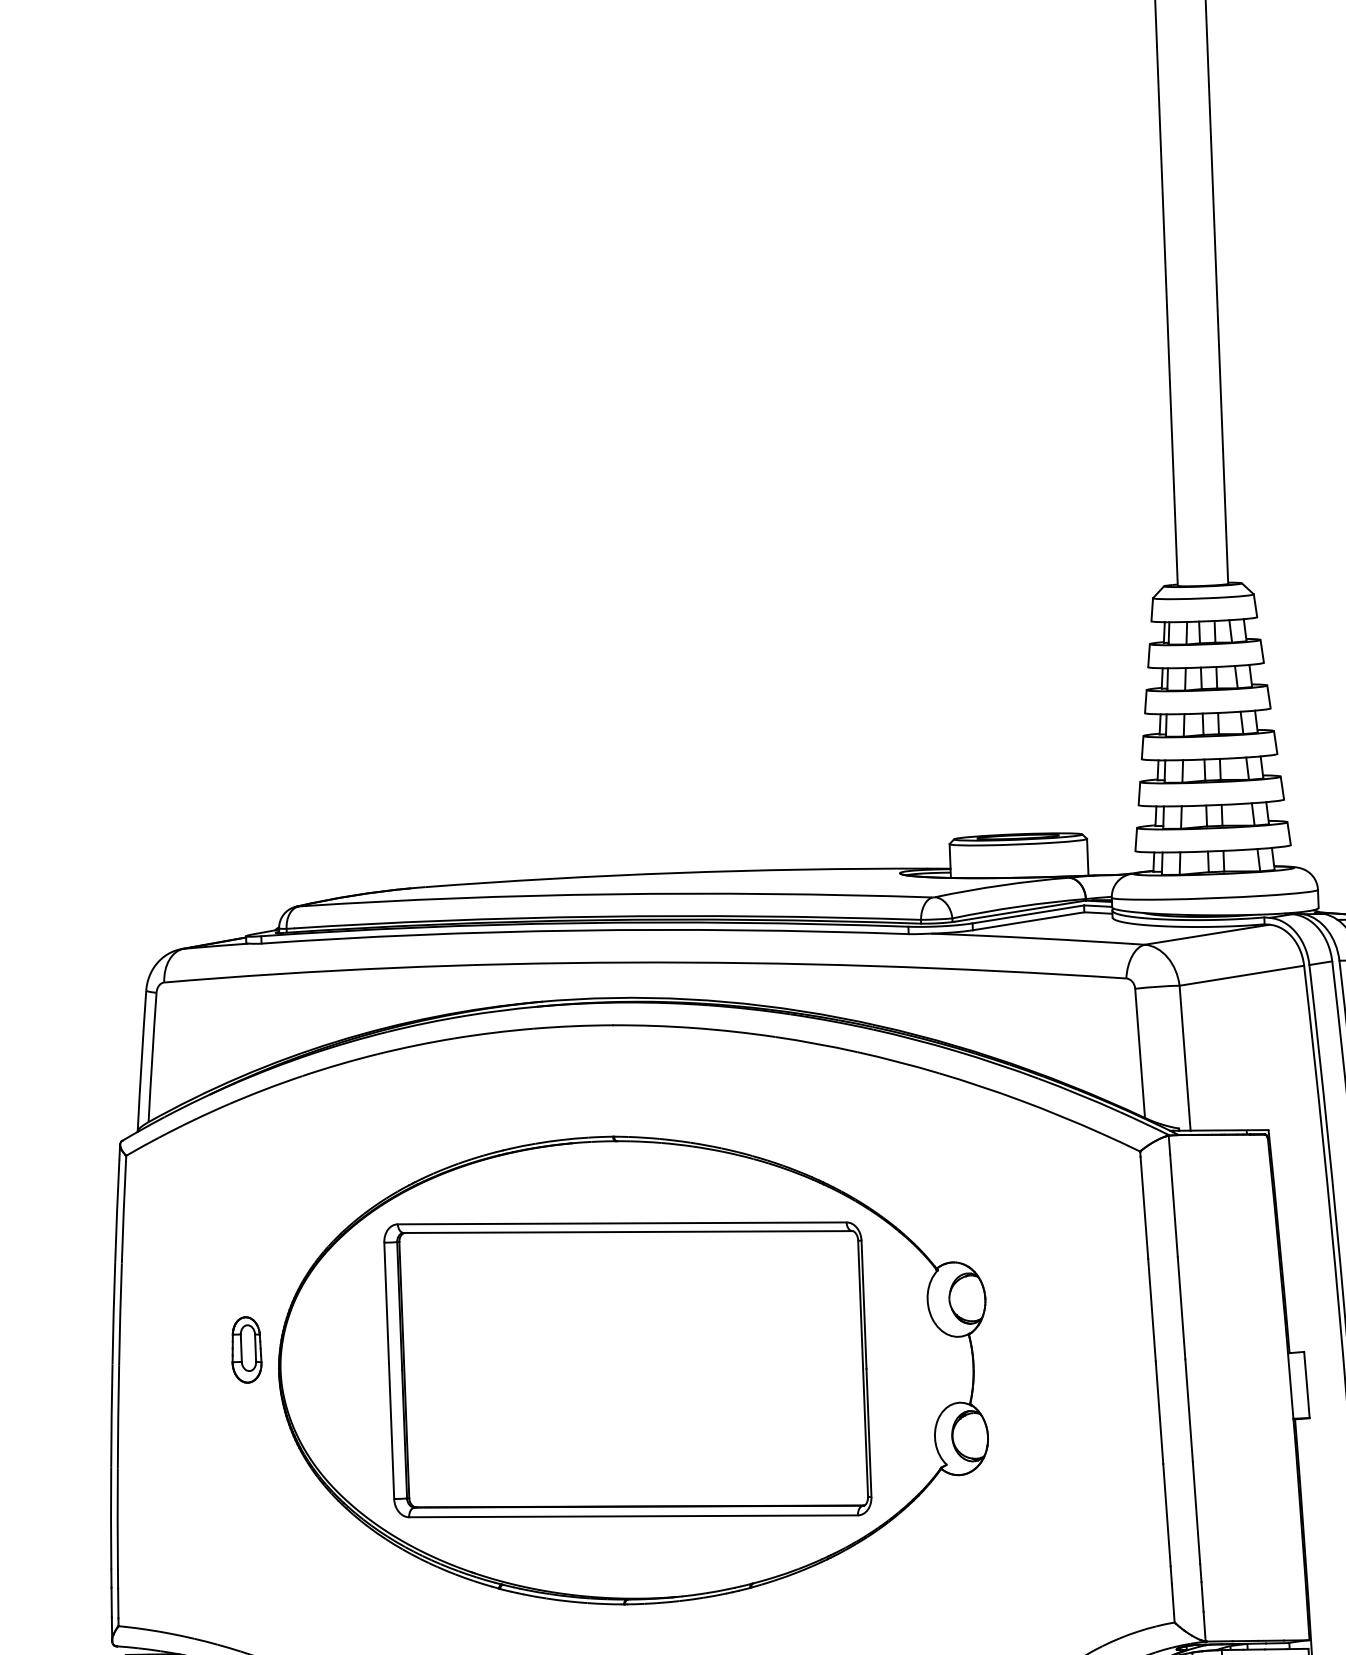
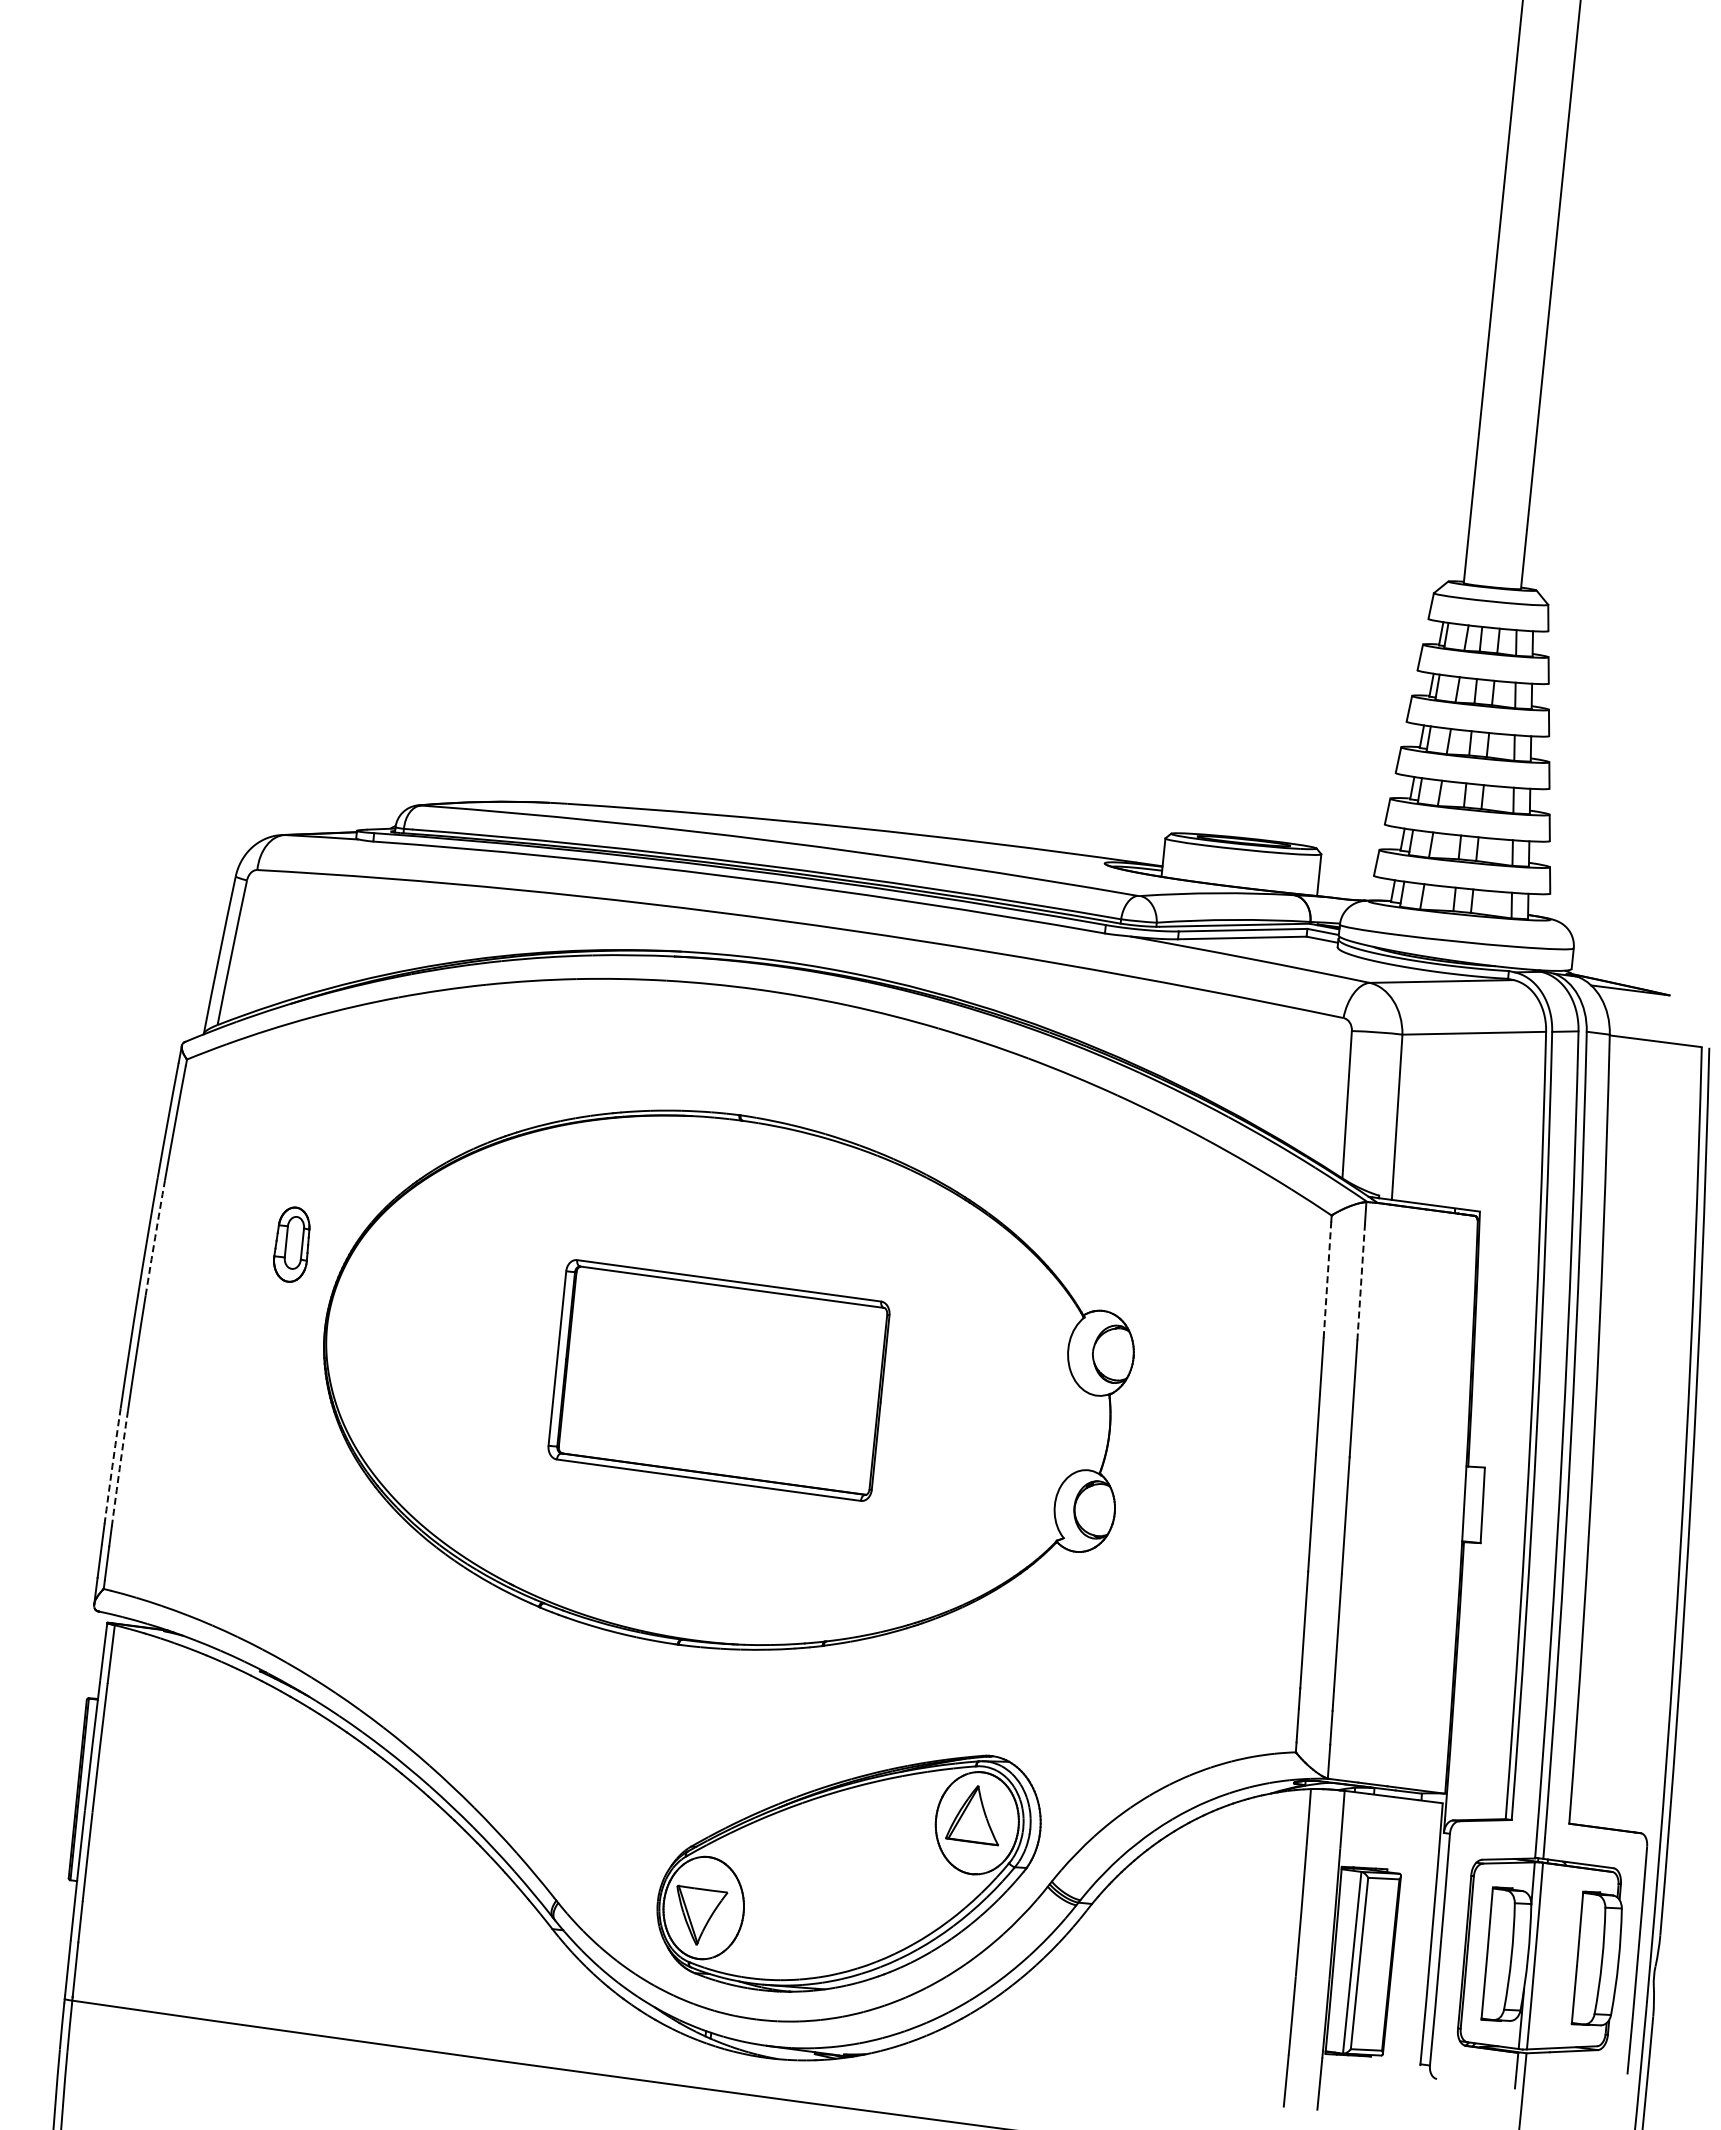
line: (1174, 1205) -> (1361, 1281), solid -> dashed
line: (1144, 1207) -> (1327, 1279), solid -> dashed
arc: (120, 1314) -> (155, 1237), solid -> dashed
part: (246, 1349) -> (291, 1244), moved
part: (627, 1369) -> (718, 1380), size x0.6
arc: (111, 1518) -> (112, 1466), solid -> dashed
arc: (117, 1519) -> (119, 1468), solid -> dashed

